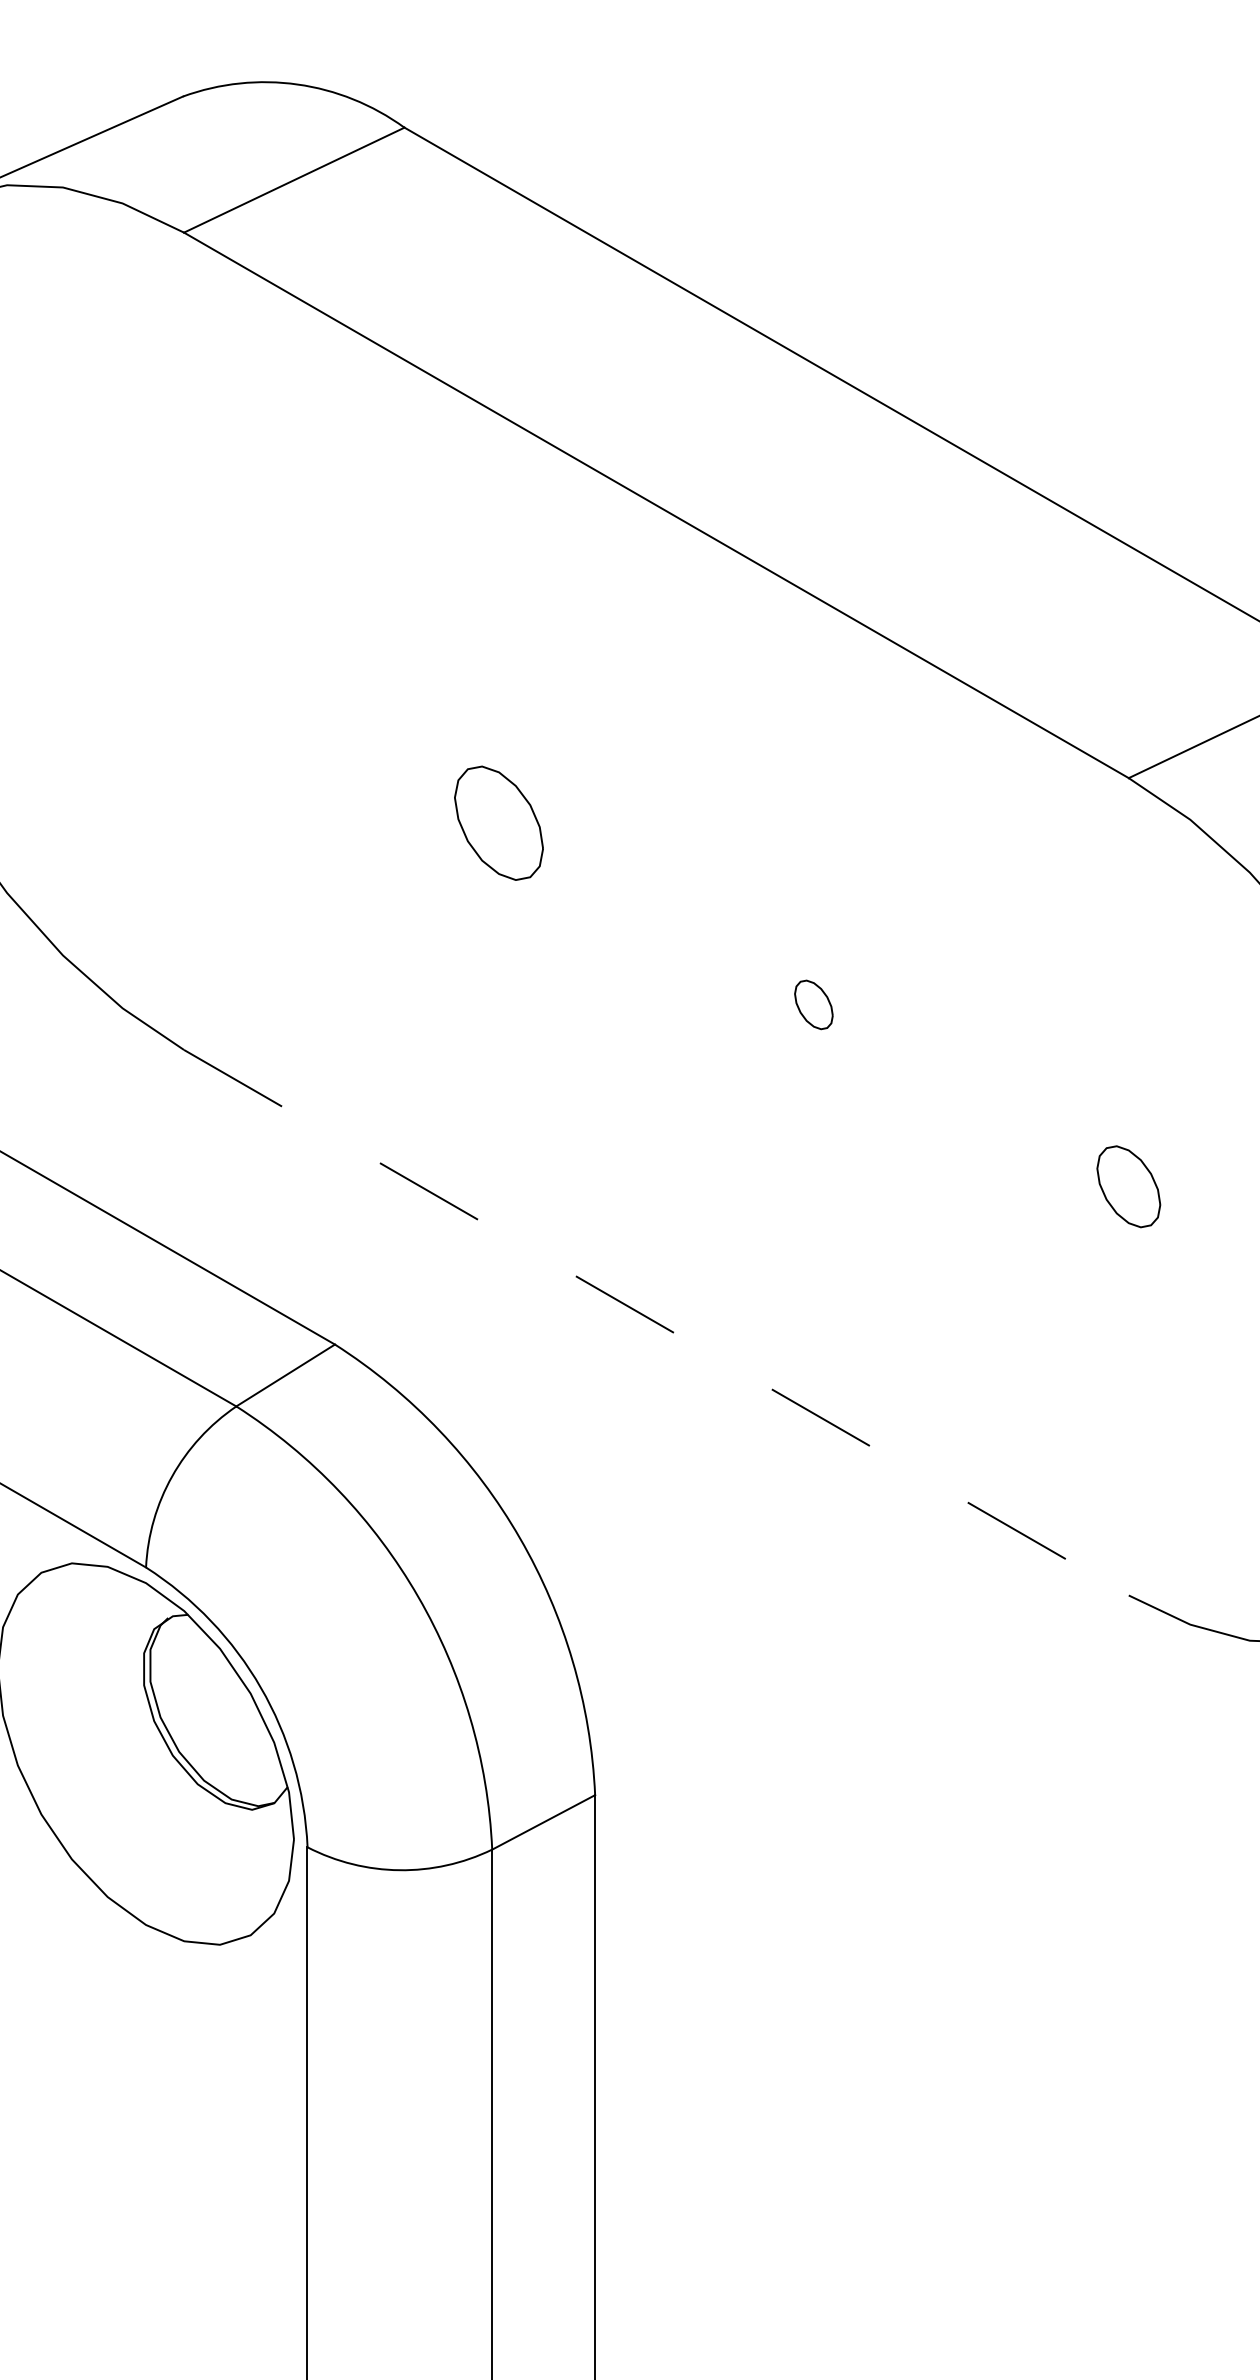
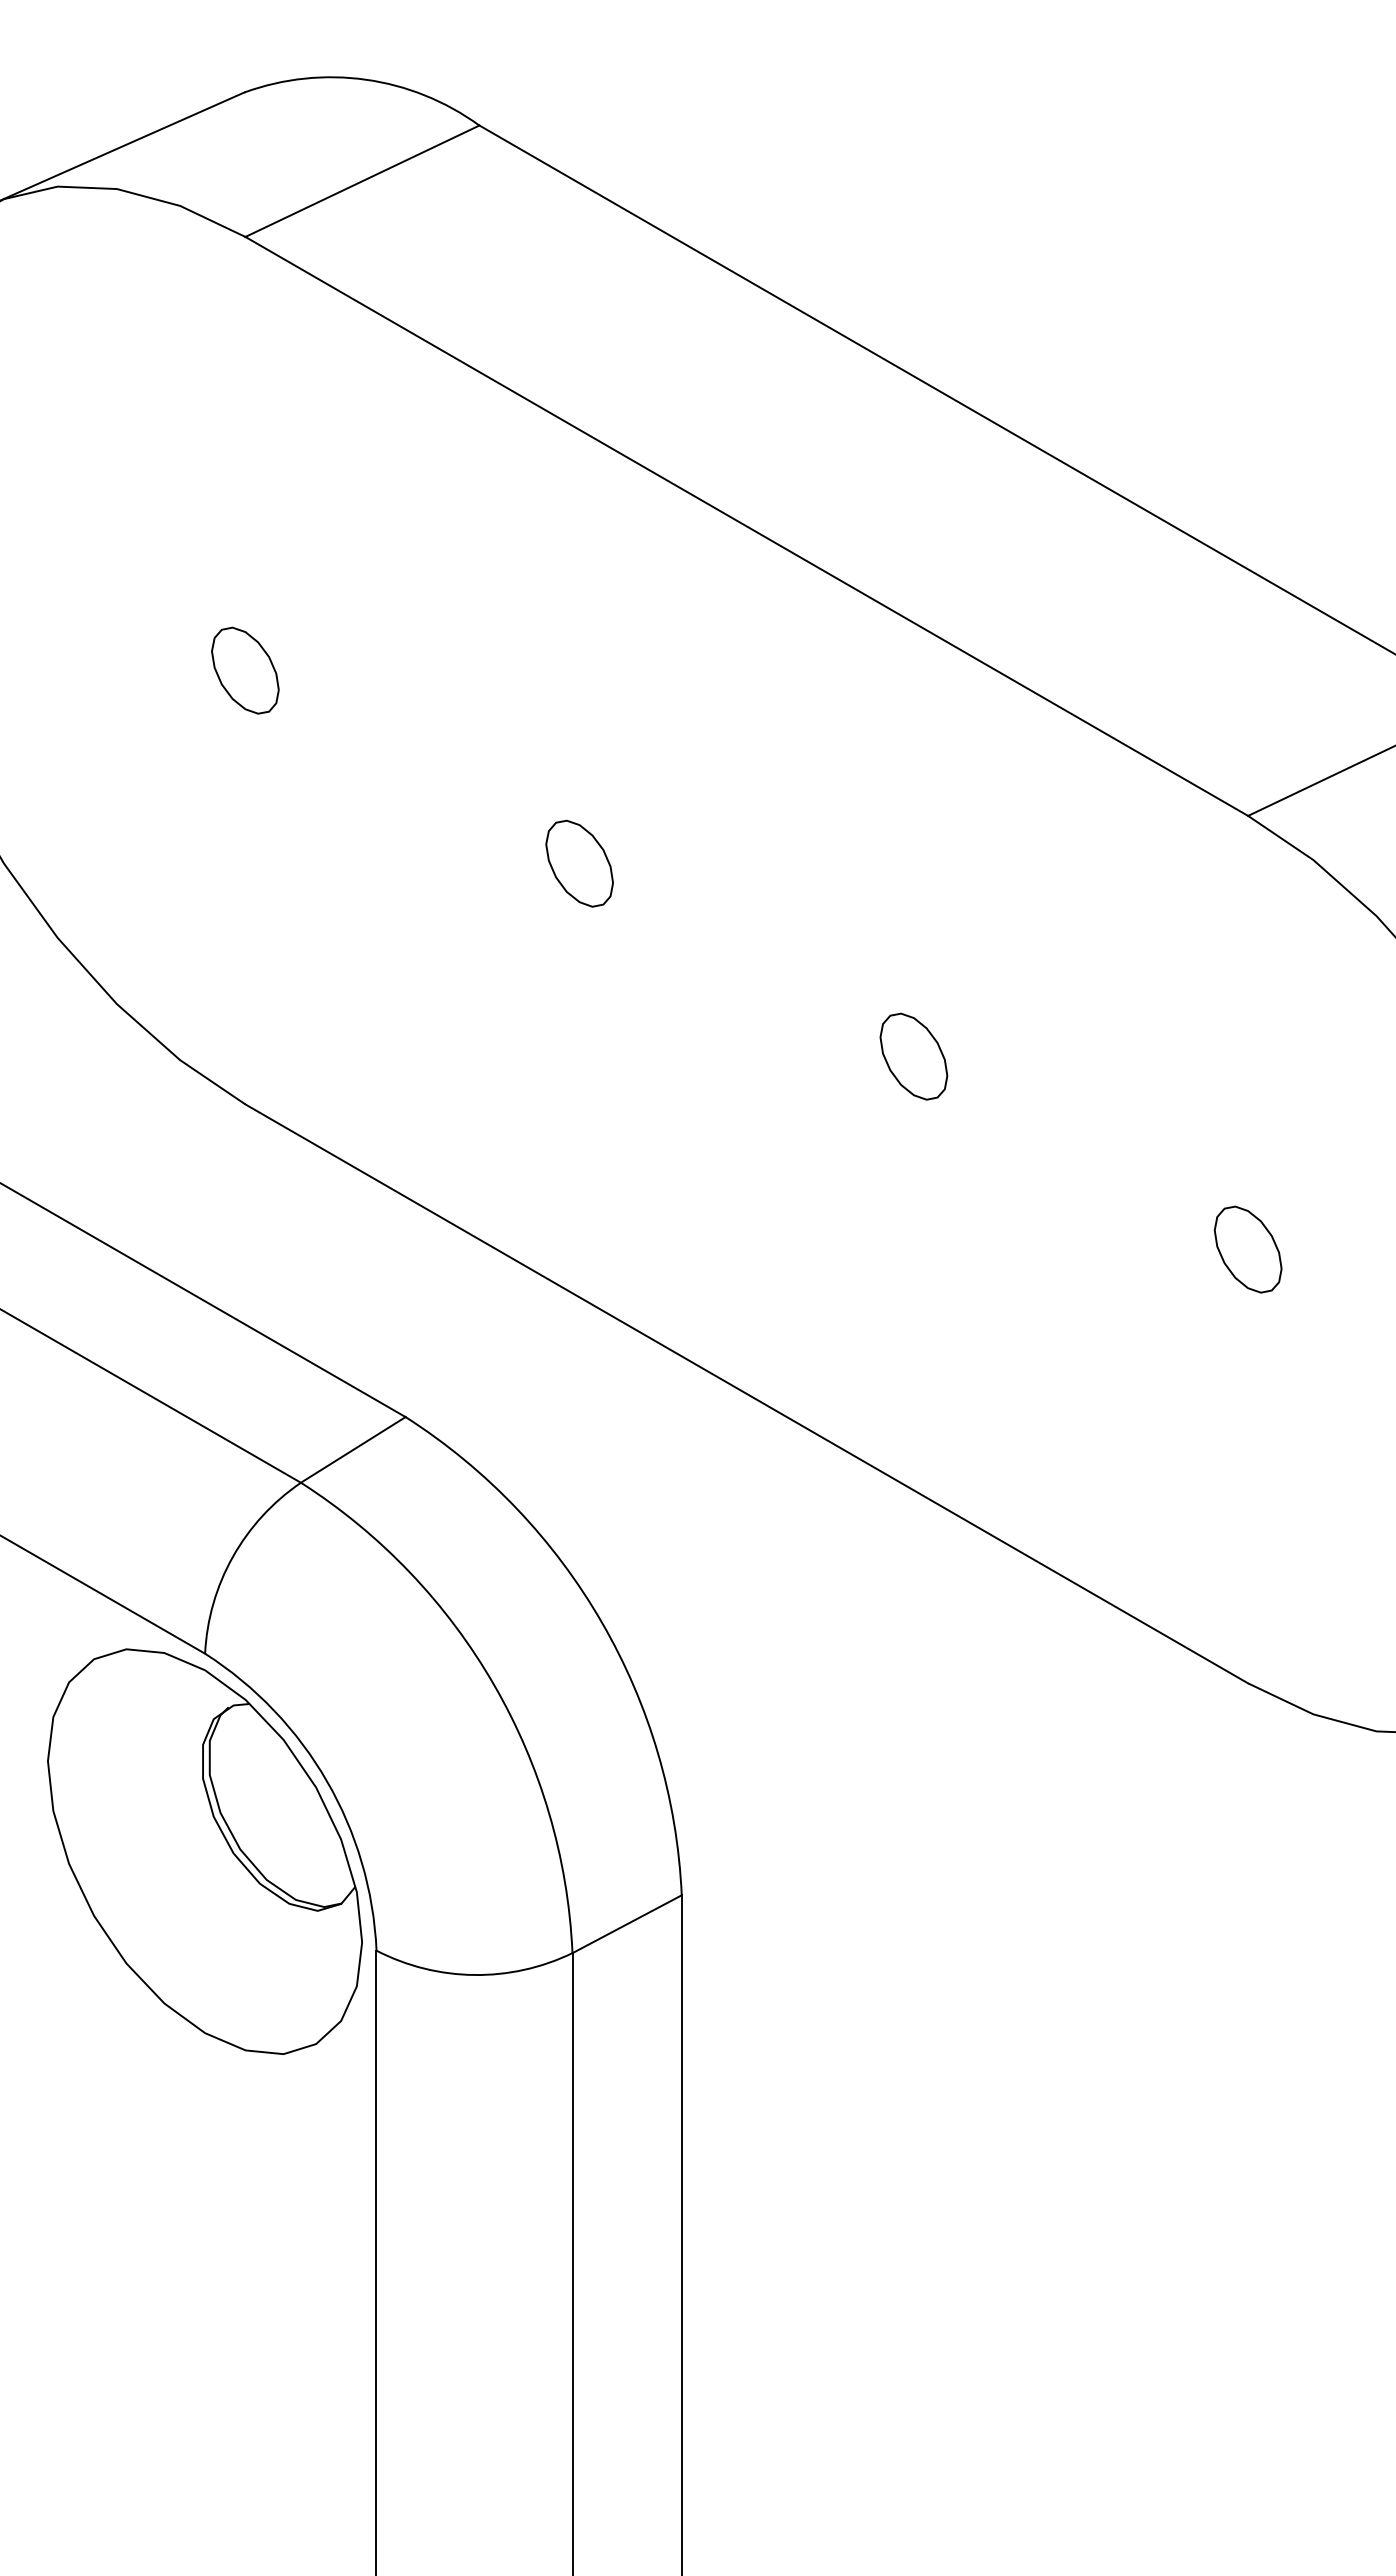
part: (184, 641) -> (245, 670), added
part: (498, 822) -> (579, 863), size x0.71
part: (813, 1004) -> (913, 1056), size x1.67
line: (656, 1322) -> (746, 1393), dashed -> solid

